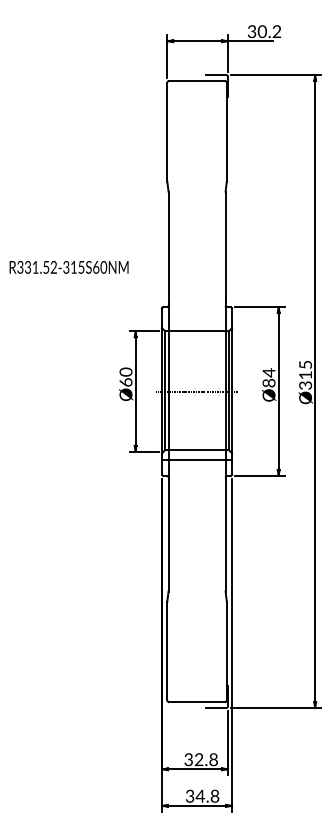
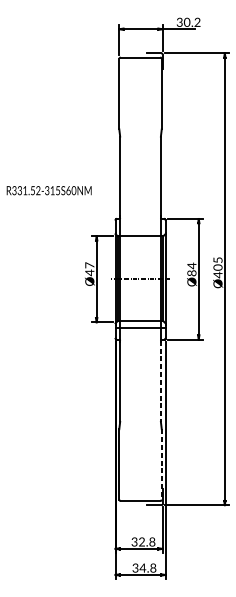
text: (125, 377) -> (89, 269), Ø60 -> Ø47
text: (305, 380) -> (217, 271), Ø315 -> Ø405
line: (225, 534) -> (160, 381), solid -> dashed
line: (226, 651) -> (161, 464), solid -> dashed

